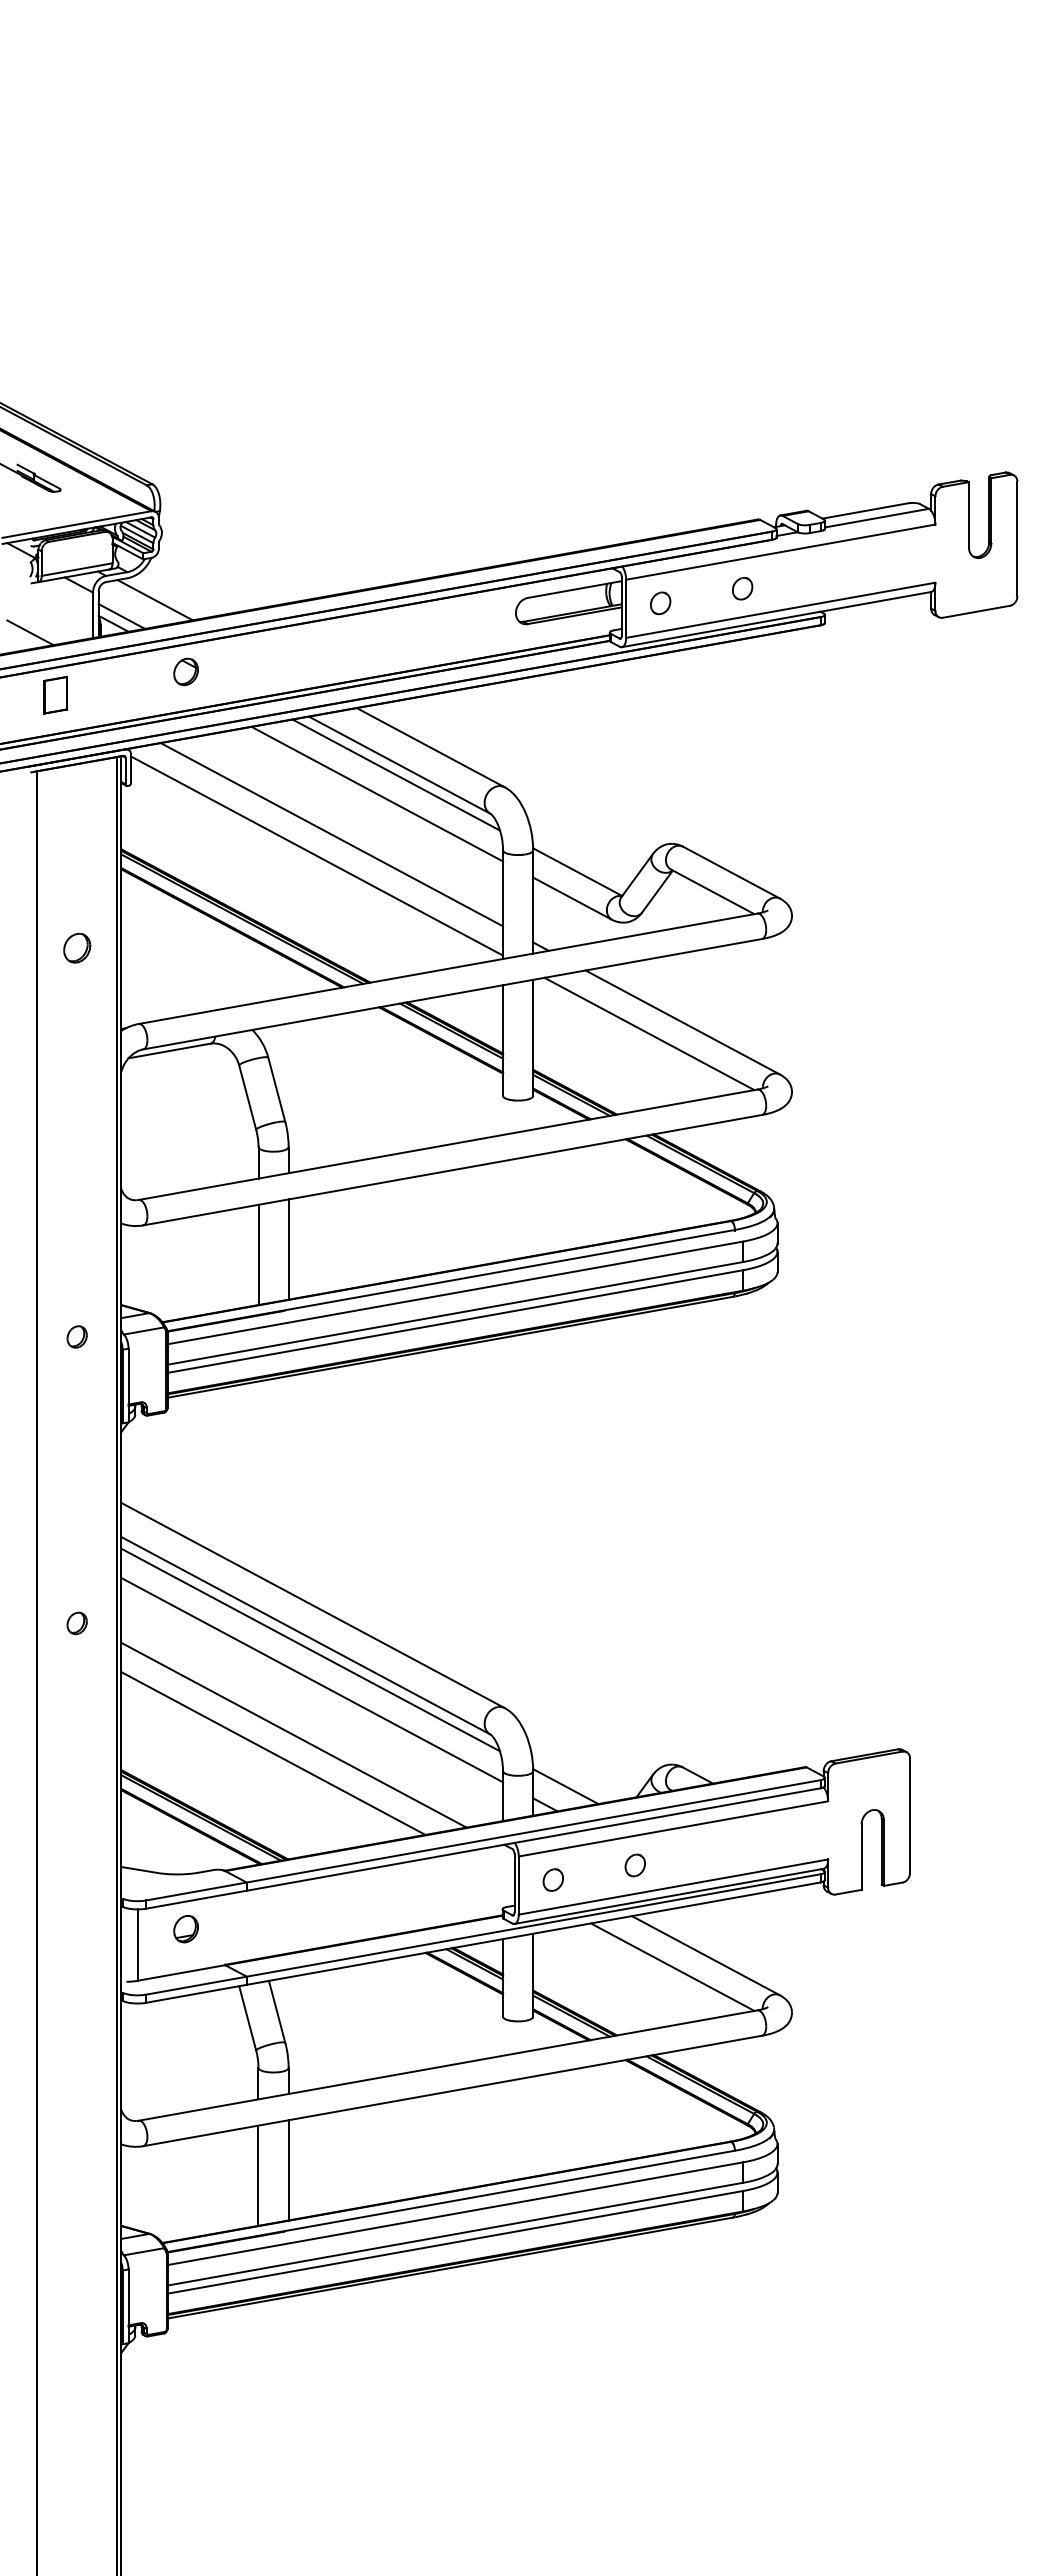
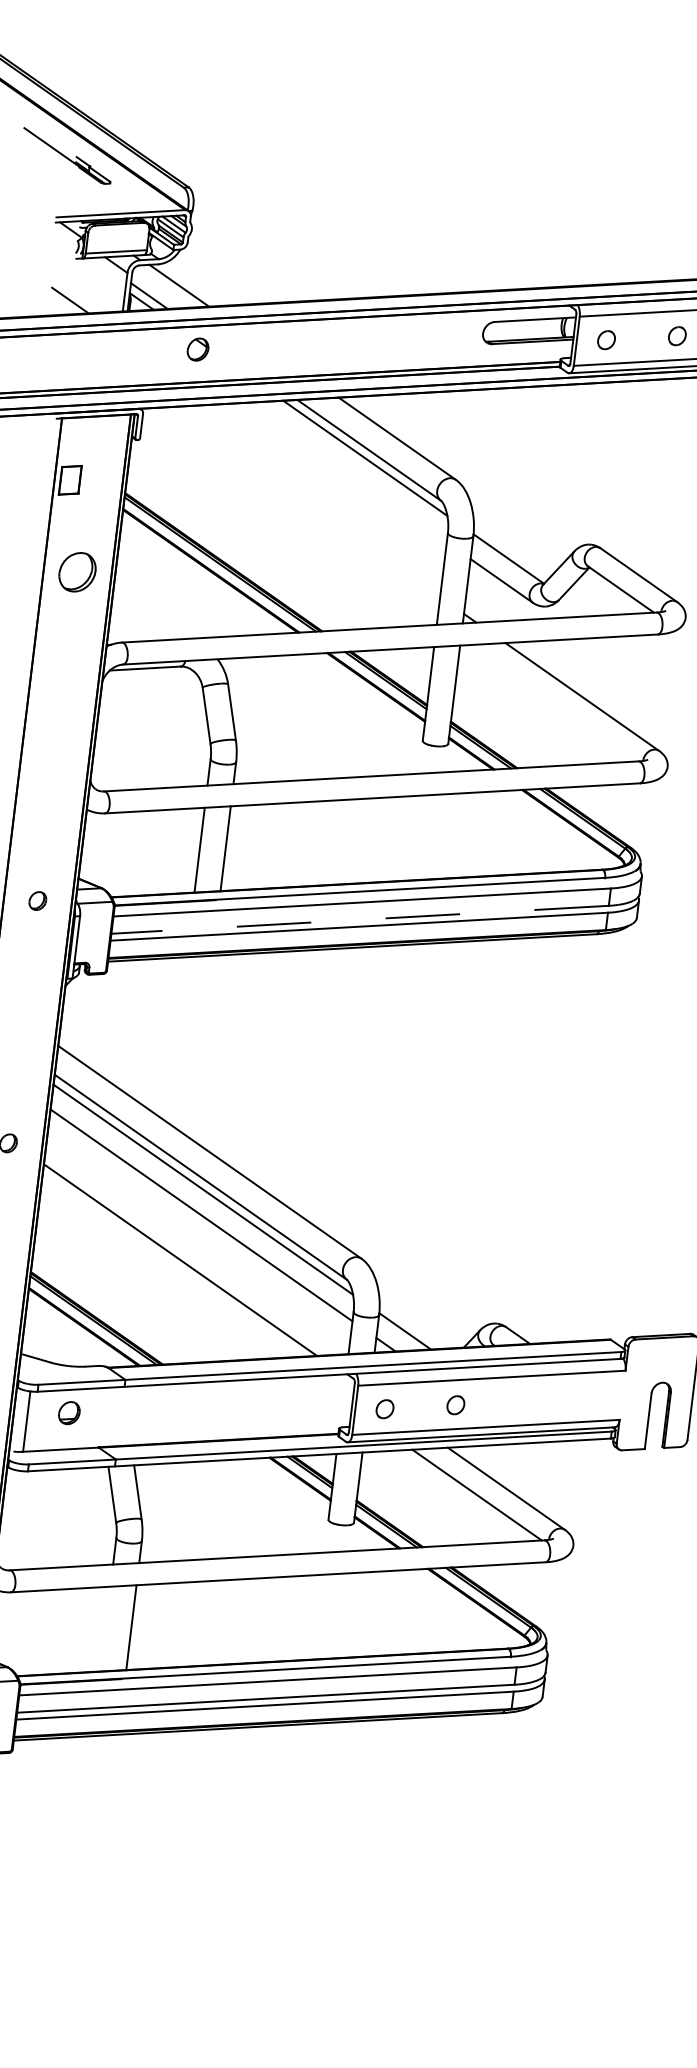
part: (55, 694) -> (70, 479), moved
line: (377, 793) -> (347, 472), removed
line: (331, 834) -> (304, 502), removed
line: (317, 855) -> (290, 518), removed
part: (77, 947) -> (77, 571), size x1.6
line: (649, 1033) -> (553, 702), removed
line: (454, 1313) -> (359, 919), solid -> dashed
line: (273, 1753) -> (161, 1273), removed
line: (258, 2175) -> (105, 1628), removed

